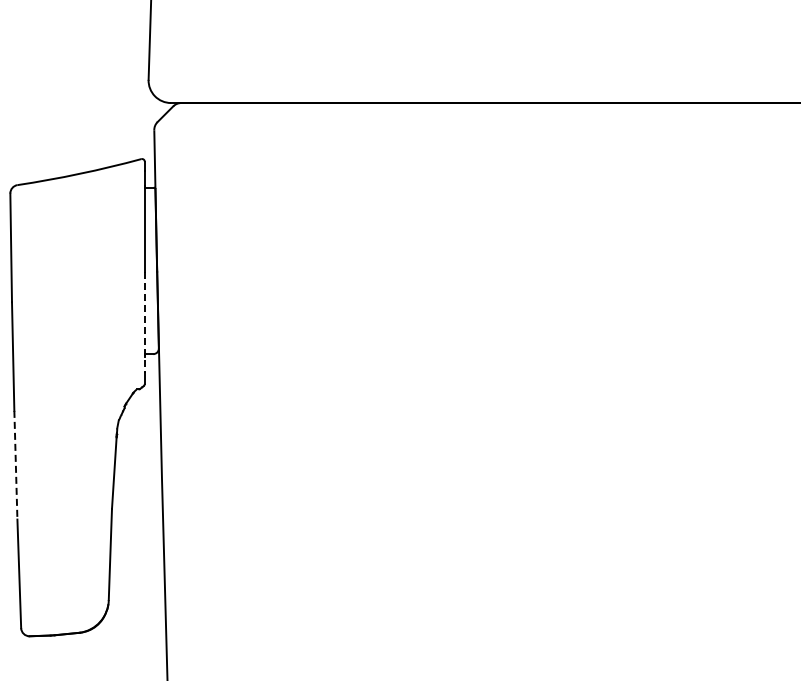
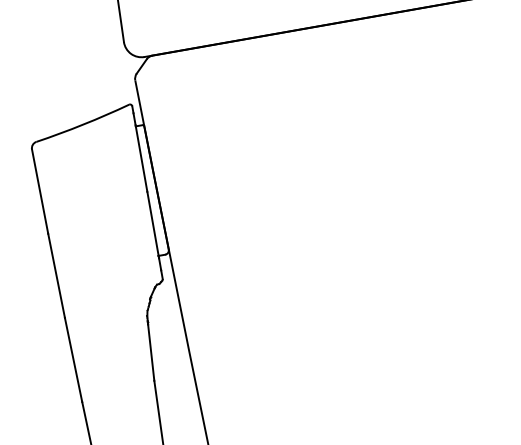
line: (144, 322) -> (154, 231), dashed -> solid
line: (15, 465) -> (73, 360), dashed -> solid

